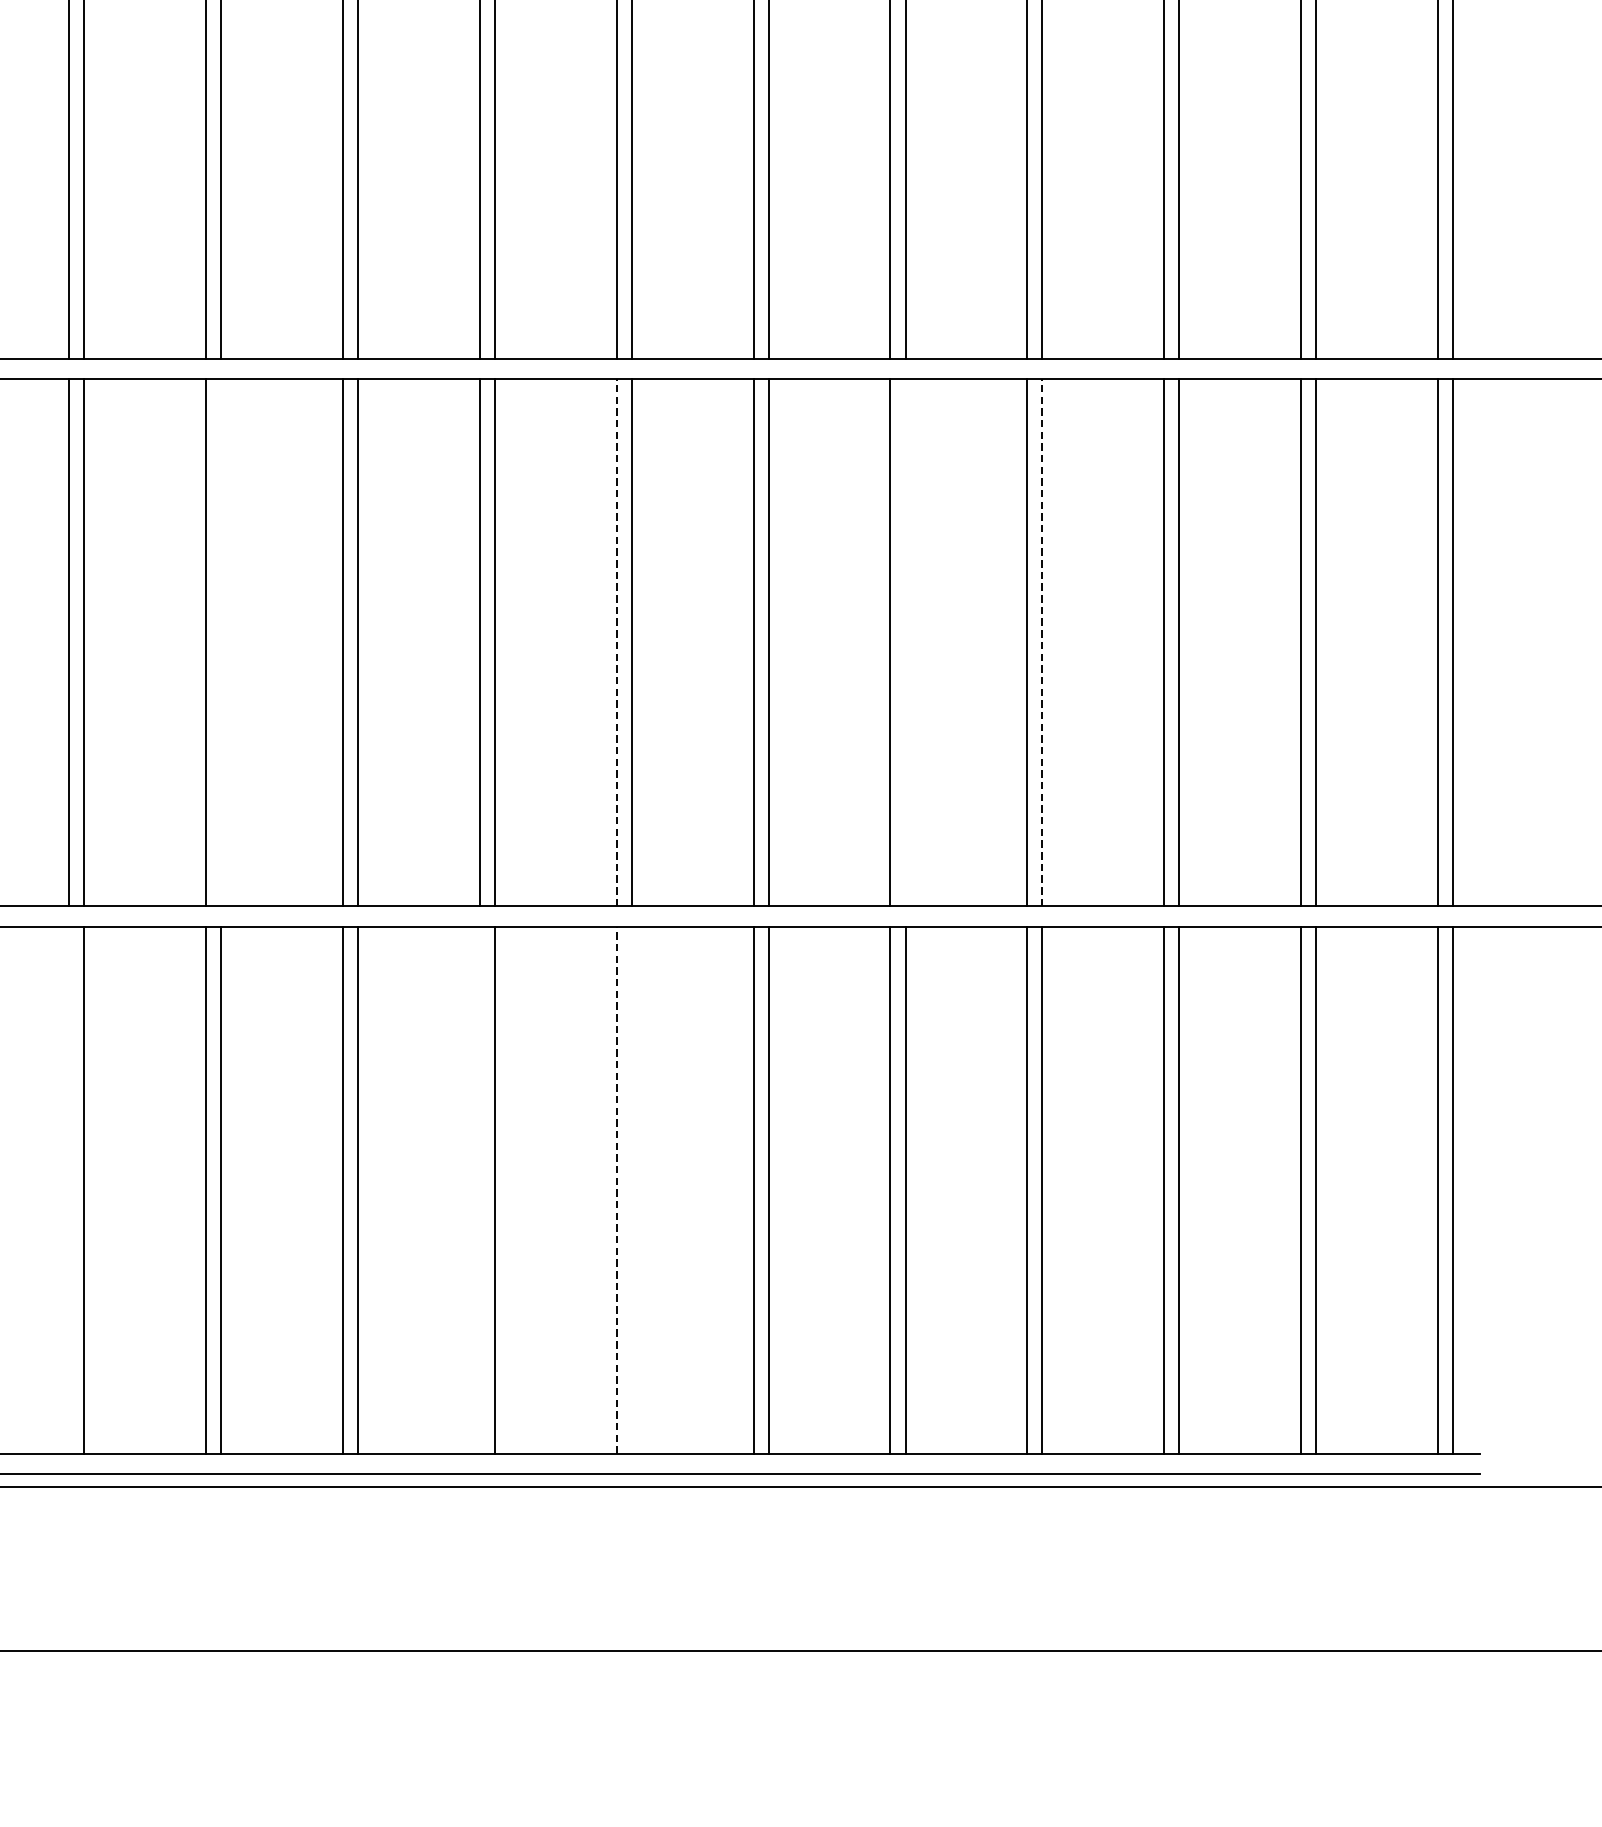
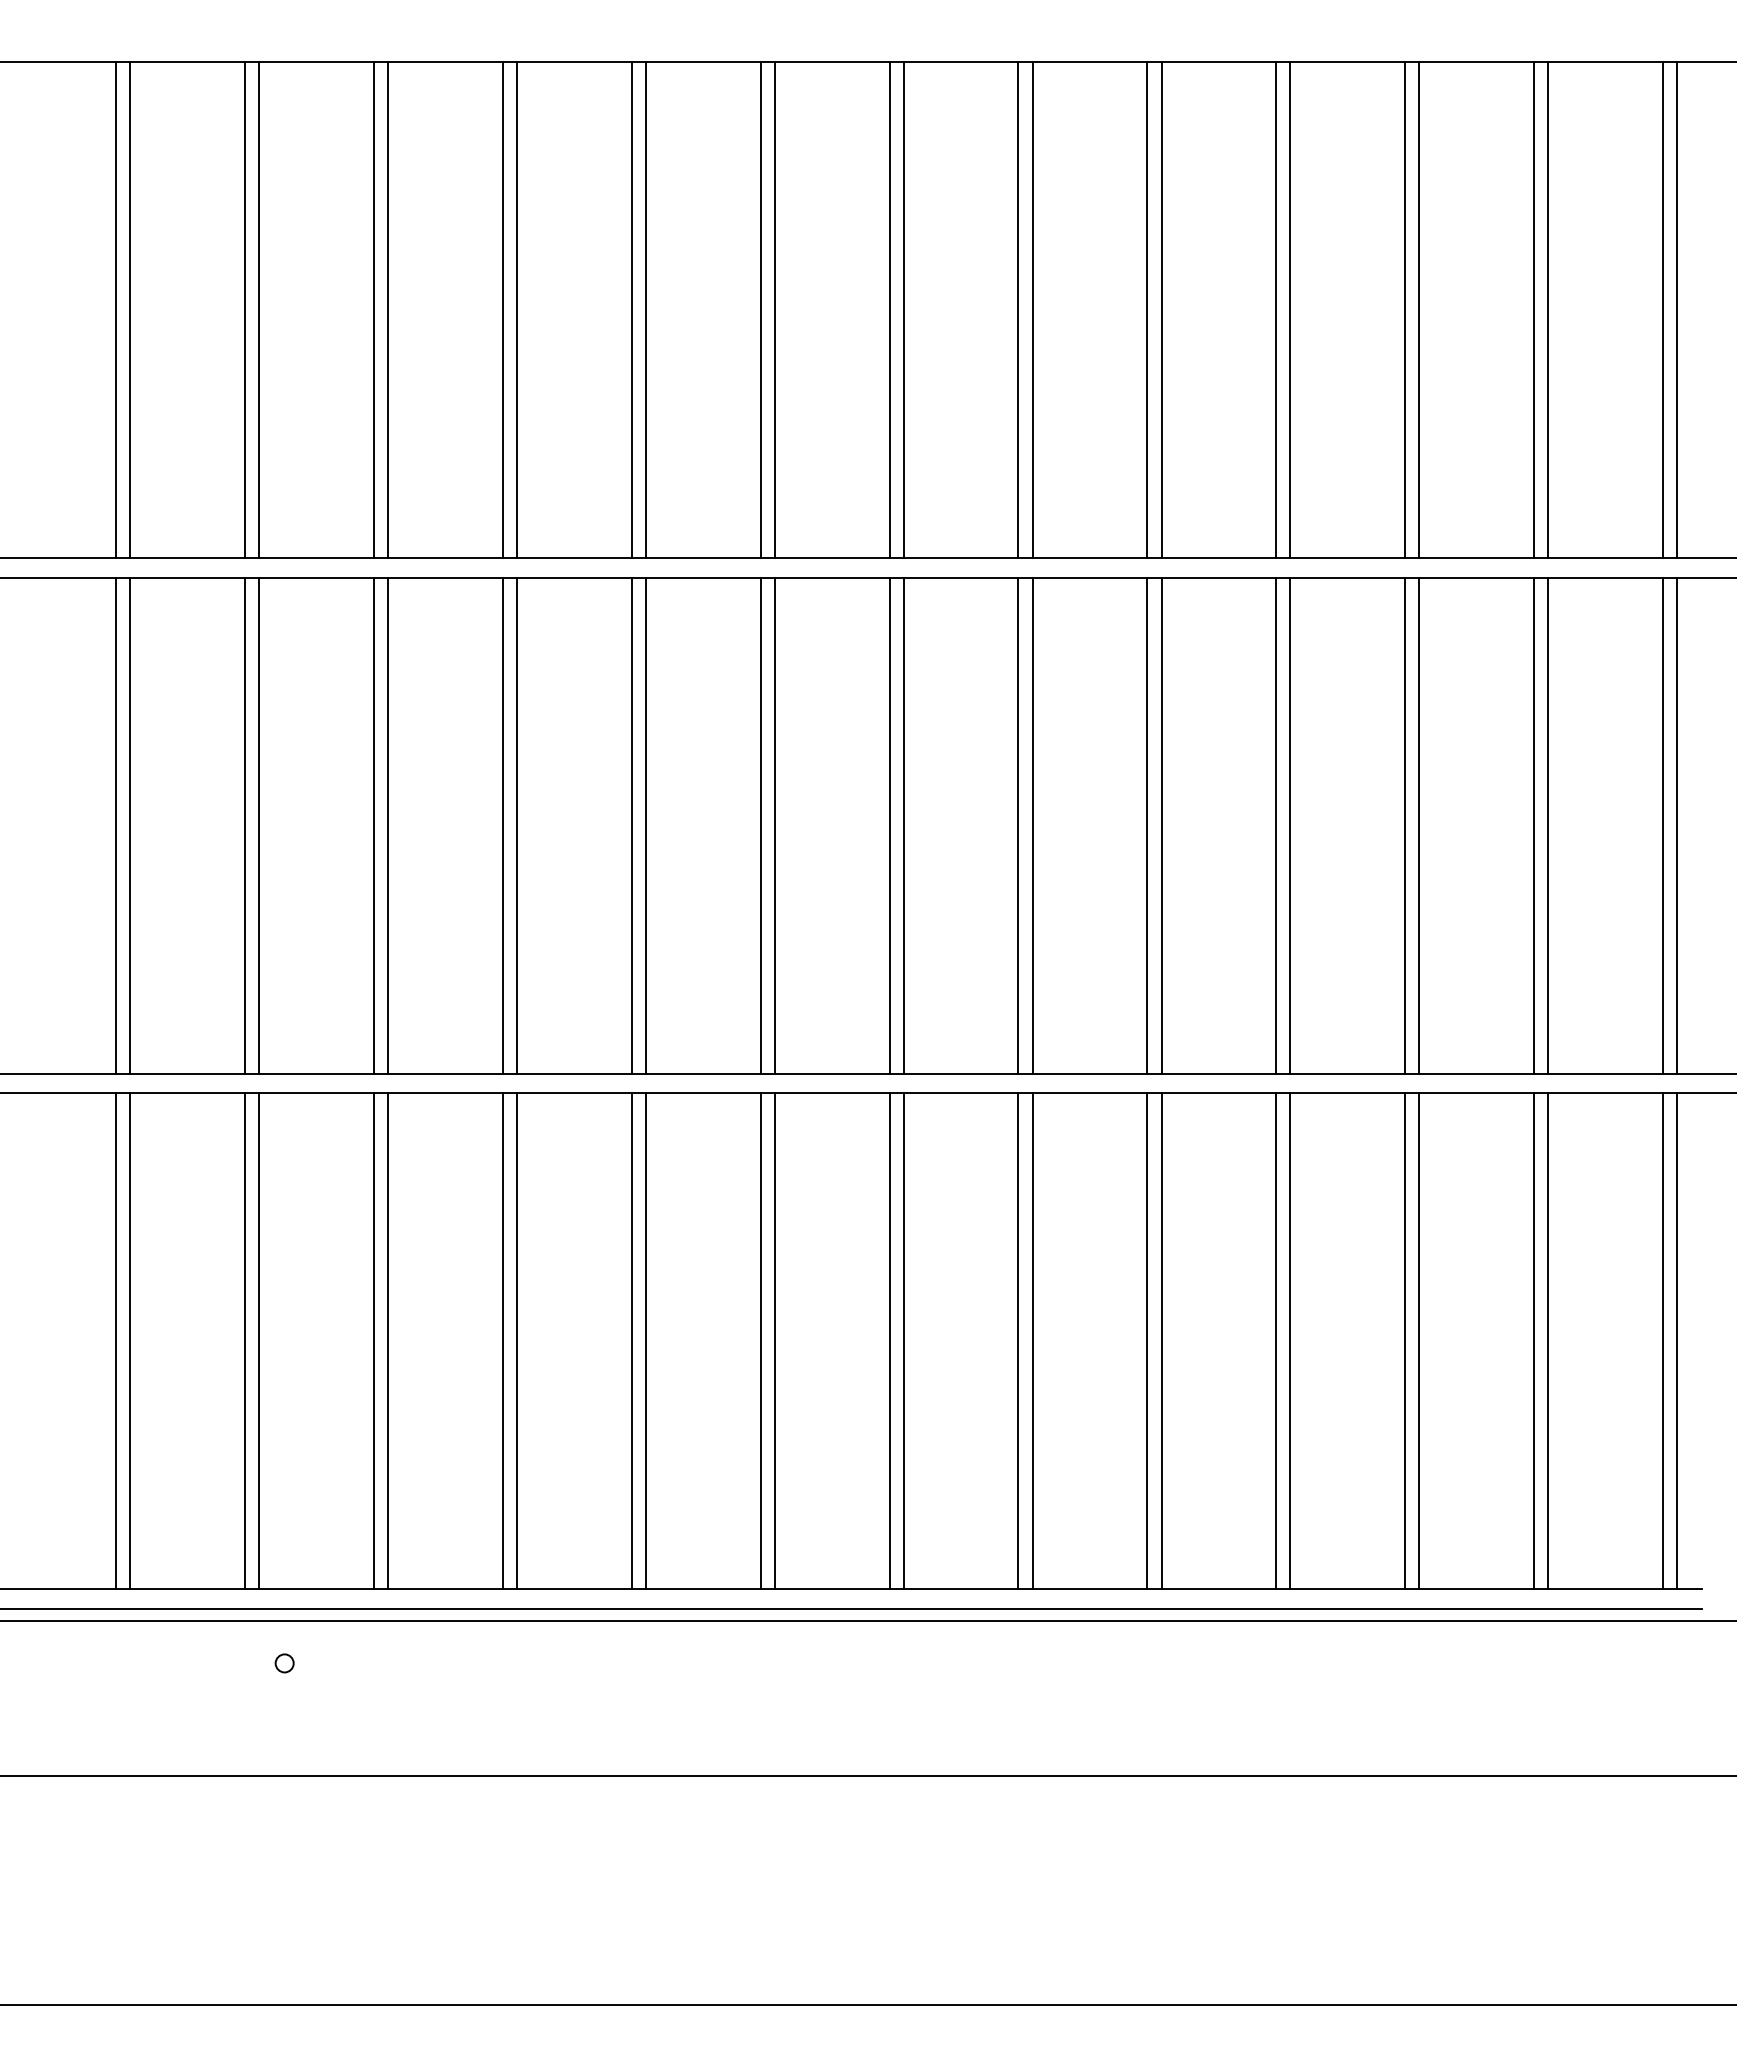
line: (221, 642) -> (517, 825), added
line: (616, 642) -> (889, 825), dashed -> solid
line: (905, 642) -> (1161, 825), added
line: (1042, 642) -> (1290, 825), dashed -> solid
line: (616, 1189) -> (889, 1340), dashed -> solid
line: (69, 1190) -> (374, 1341), added
line: (479, 1190) -> (760, 1341), added
line: (631, 1190) -> (903, 1341), added

